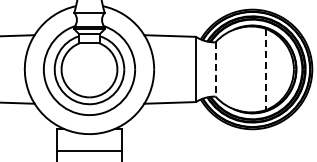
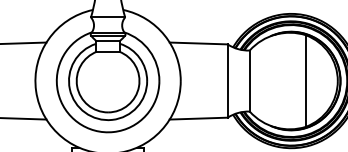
line: (215, 69) -> (249, 81), dashed -> solid
line: (265, 69) -> (305, 81), dashed -> solid

